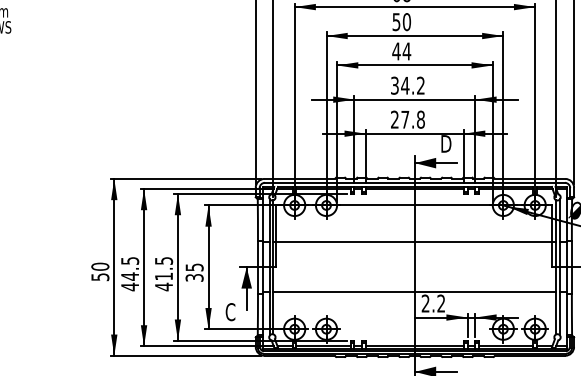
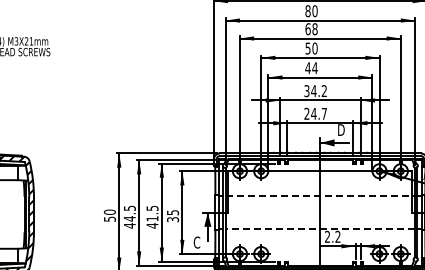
text: (413, 119) -> (319, 113), 27.8 -> 24.7
line: (415, 241) -> (320, 195), solid -> dashed
line: (415, 292) -> (320, 229), solid -> dashed

